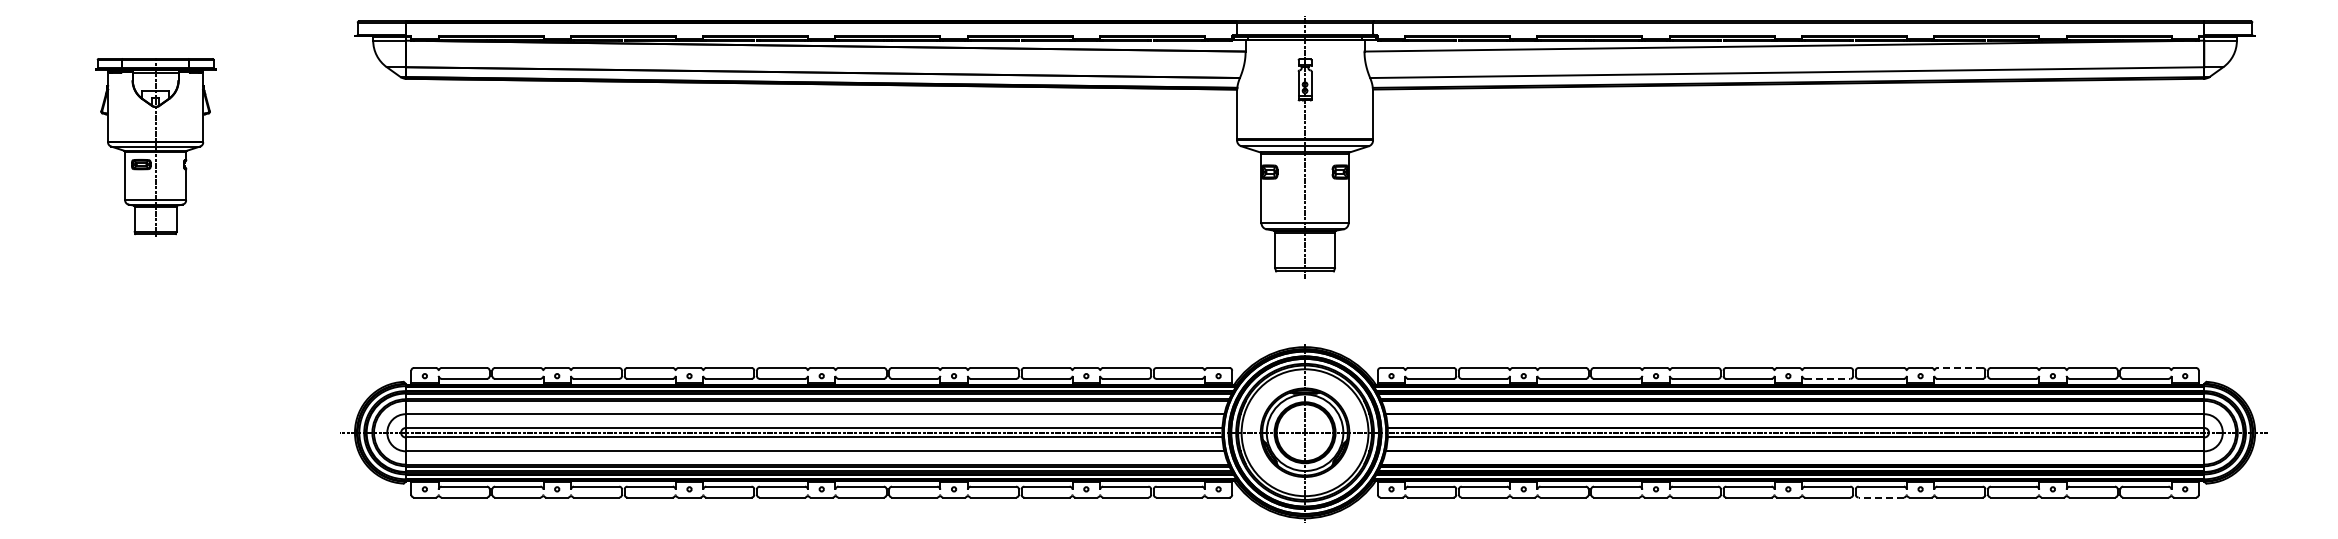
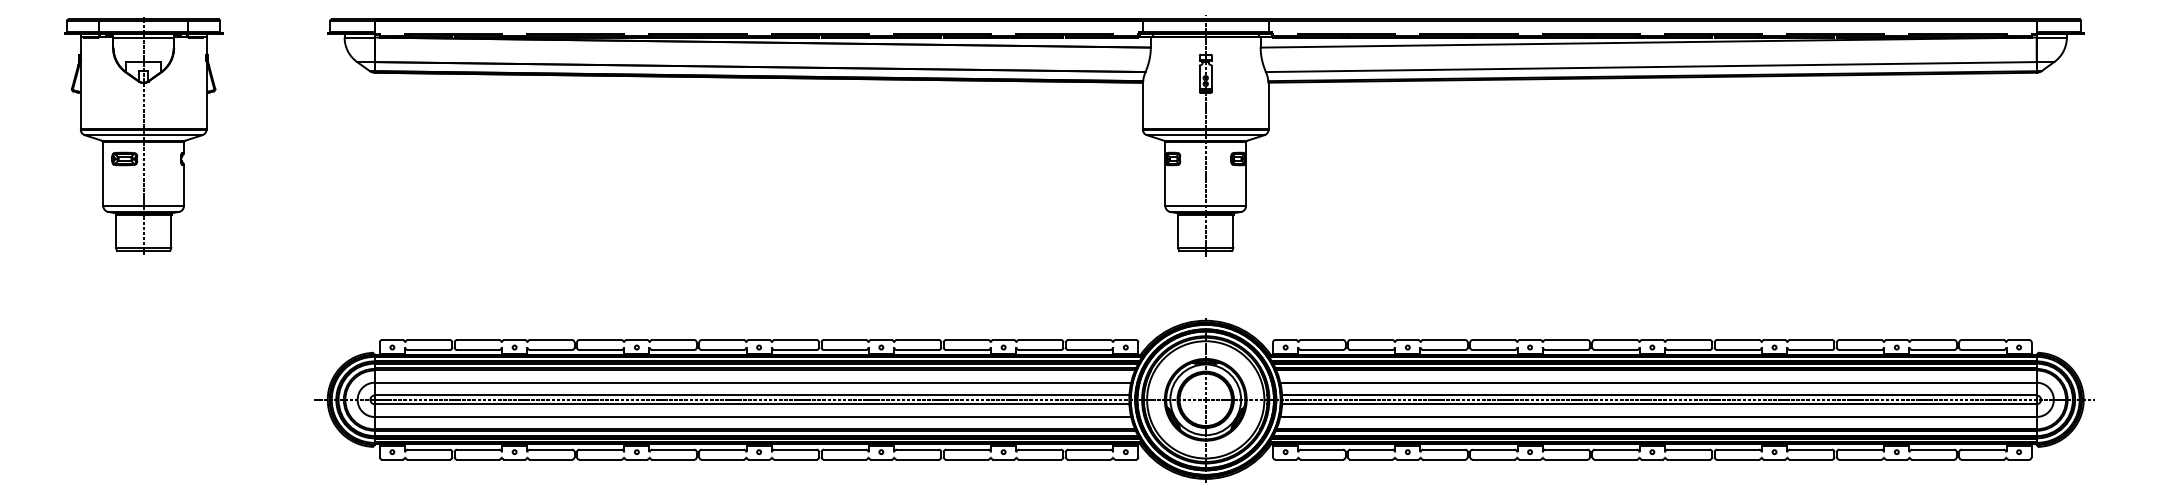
part: (155, 146) -> (143, 135), size x1.43
line: (1960, 367) -> (1811, 339), dashed -> solid
line: (1827, 378) -> (1688, 349), dashed -> solid
line: (1881, 497) -> (1738, 459), dashed -> solid

